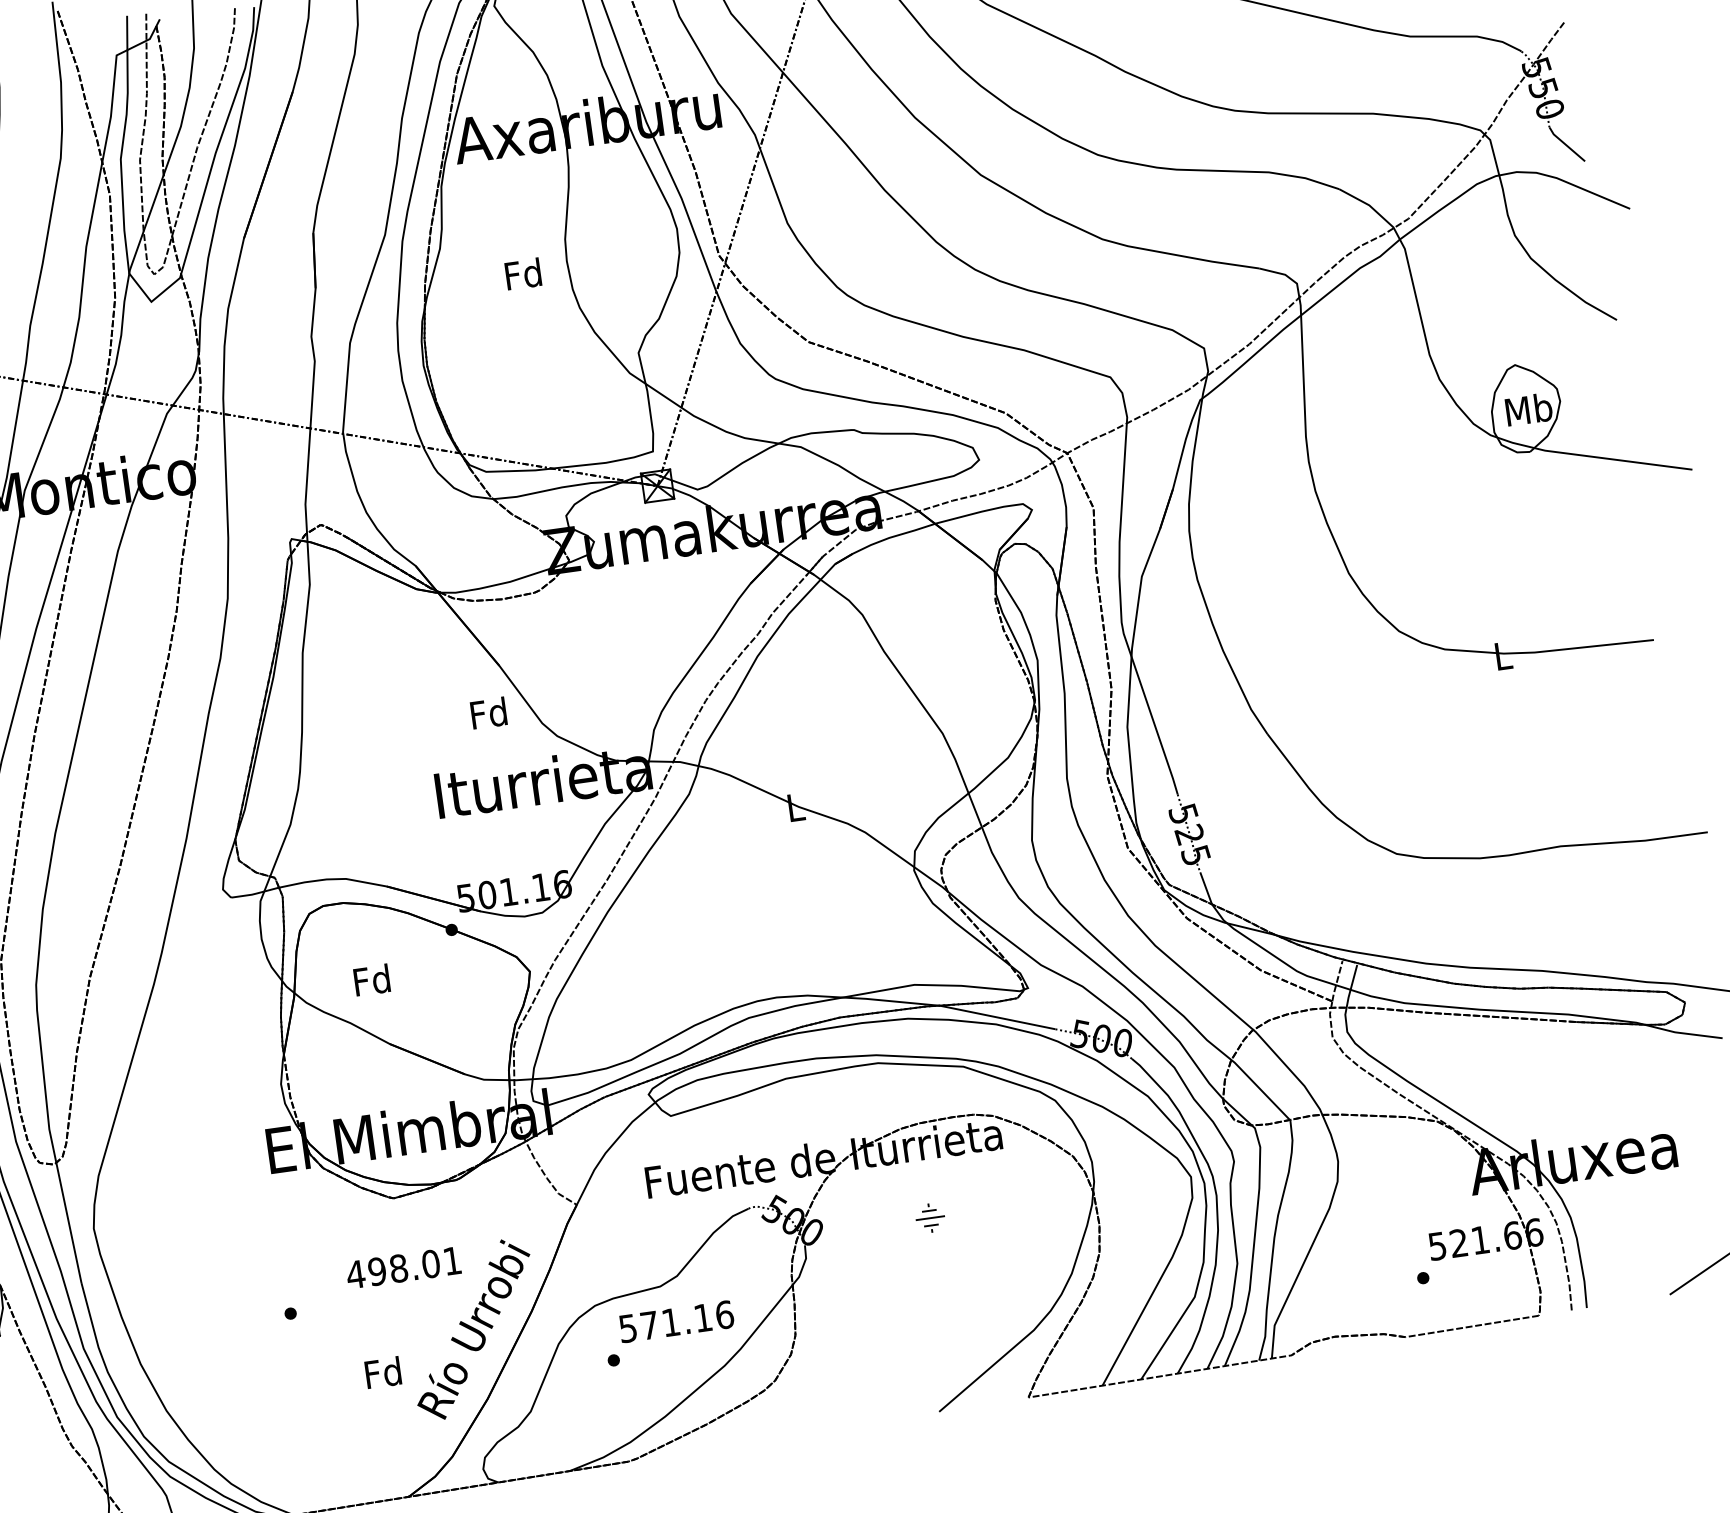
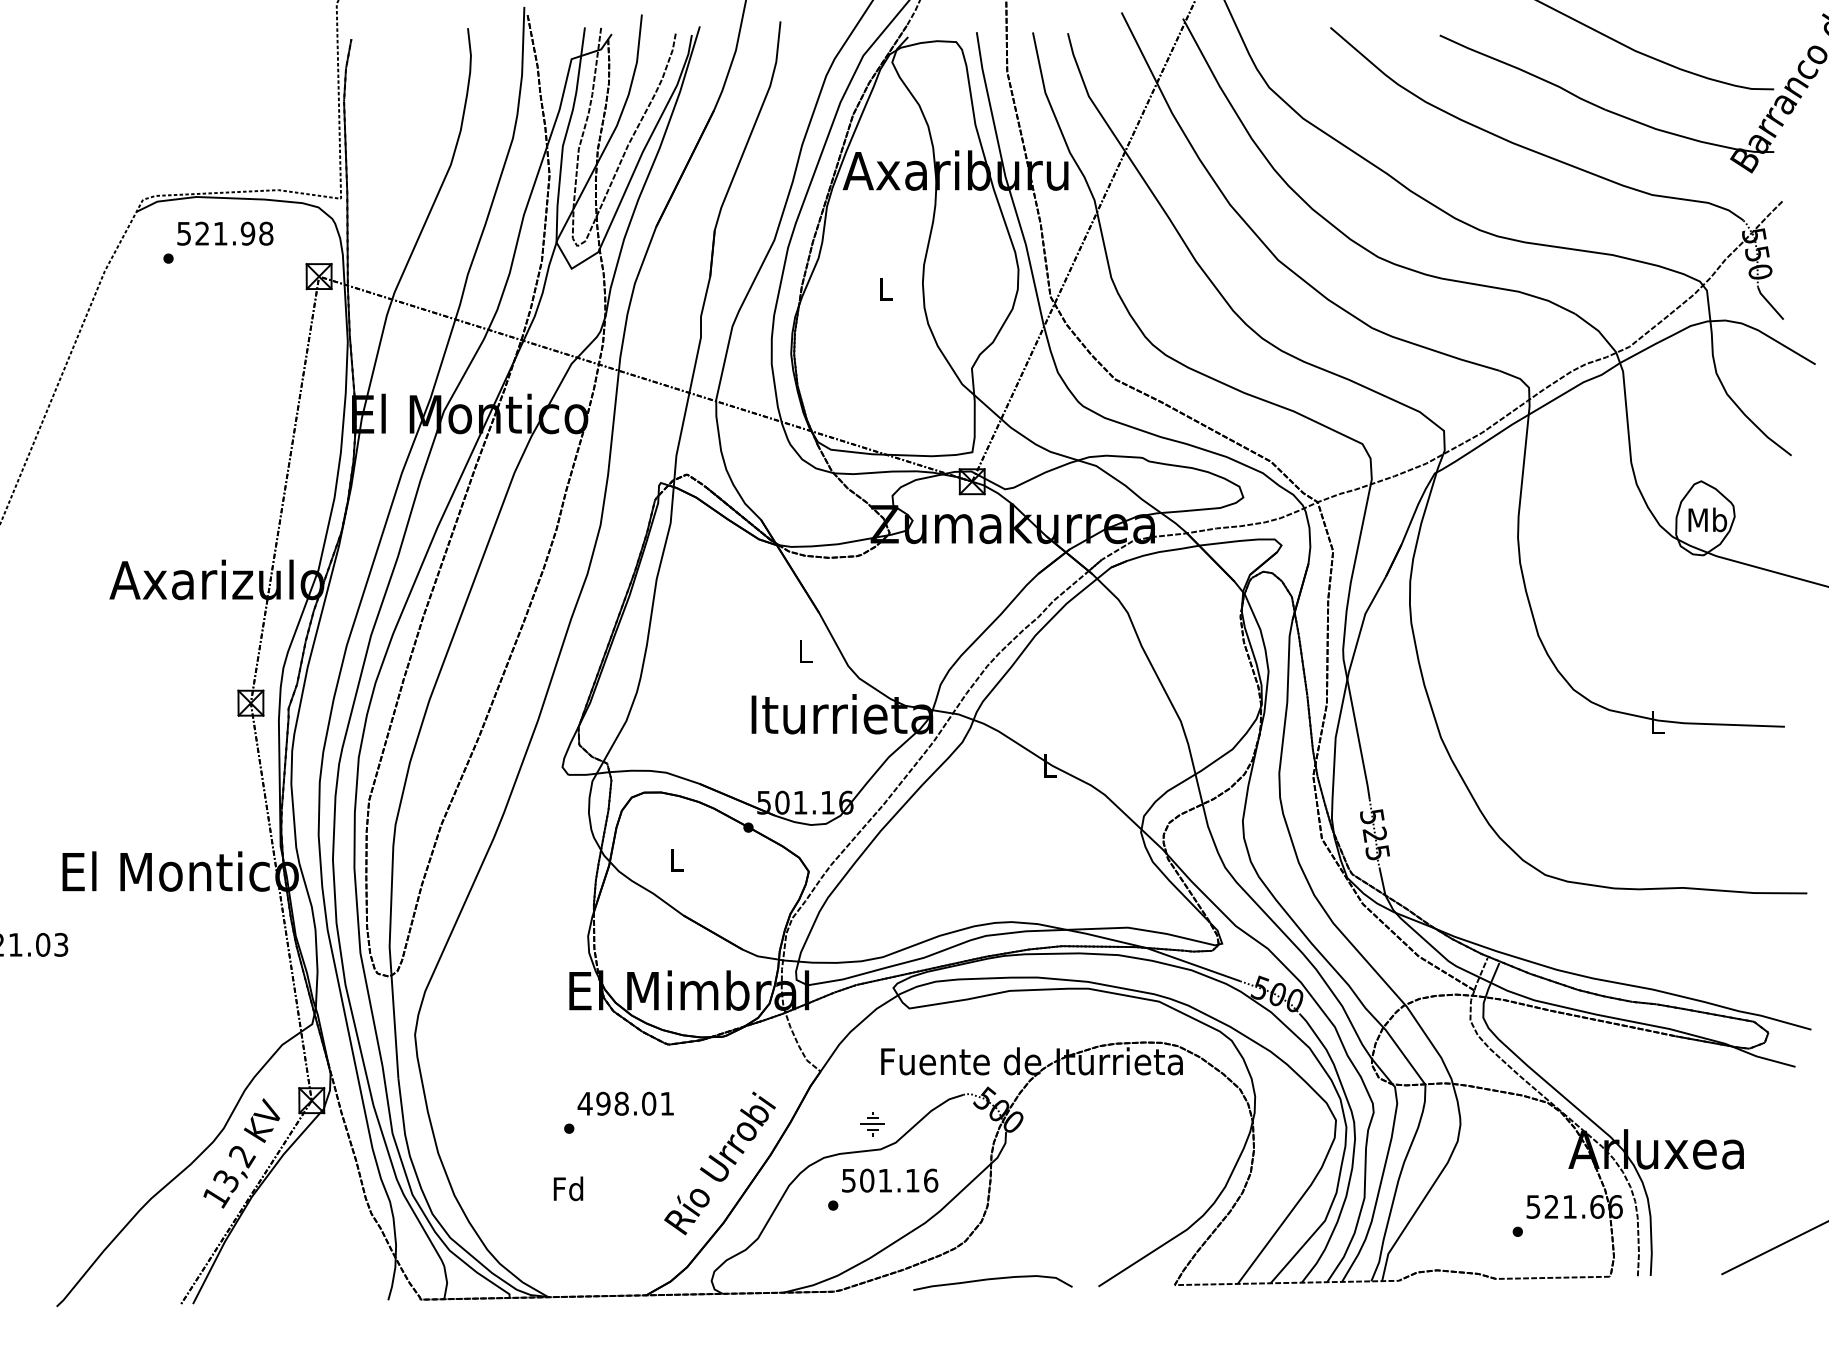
text: (522, 273) -> (884, 288), Fd -> L
text: (488, 713) -> (804, 651), Fd -> L
text: (371, 979) -> (675, 859), Fd -> L
part: (930, 1218) -> (872, 1124), moved
text: (403, 1267) -> (625, 1103), moved
text: (649, 1325) -> (867, 1180), 571.16 -> 501.16
text: (383, 1372) -> (568, 1188), moved
curve: (813, 1421) -> (992, 1279), added

